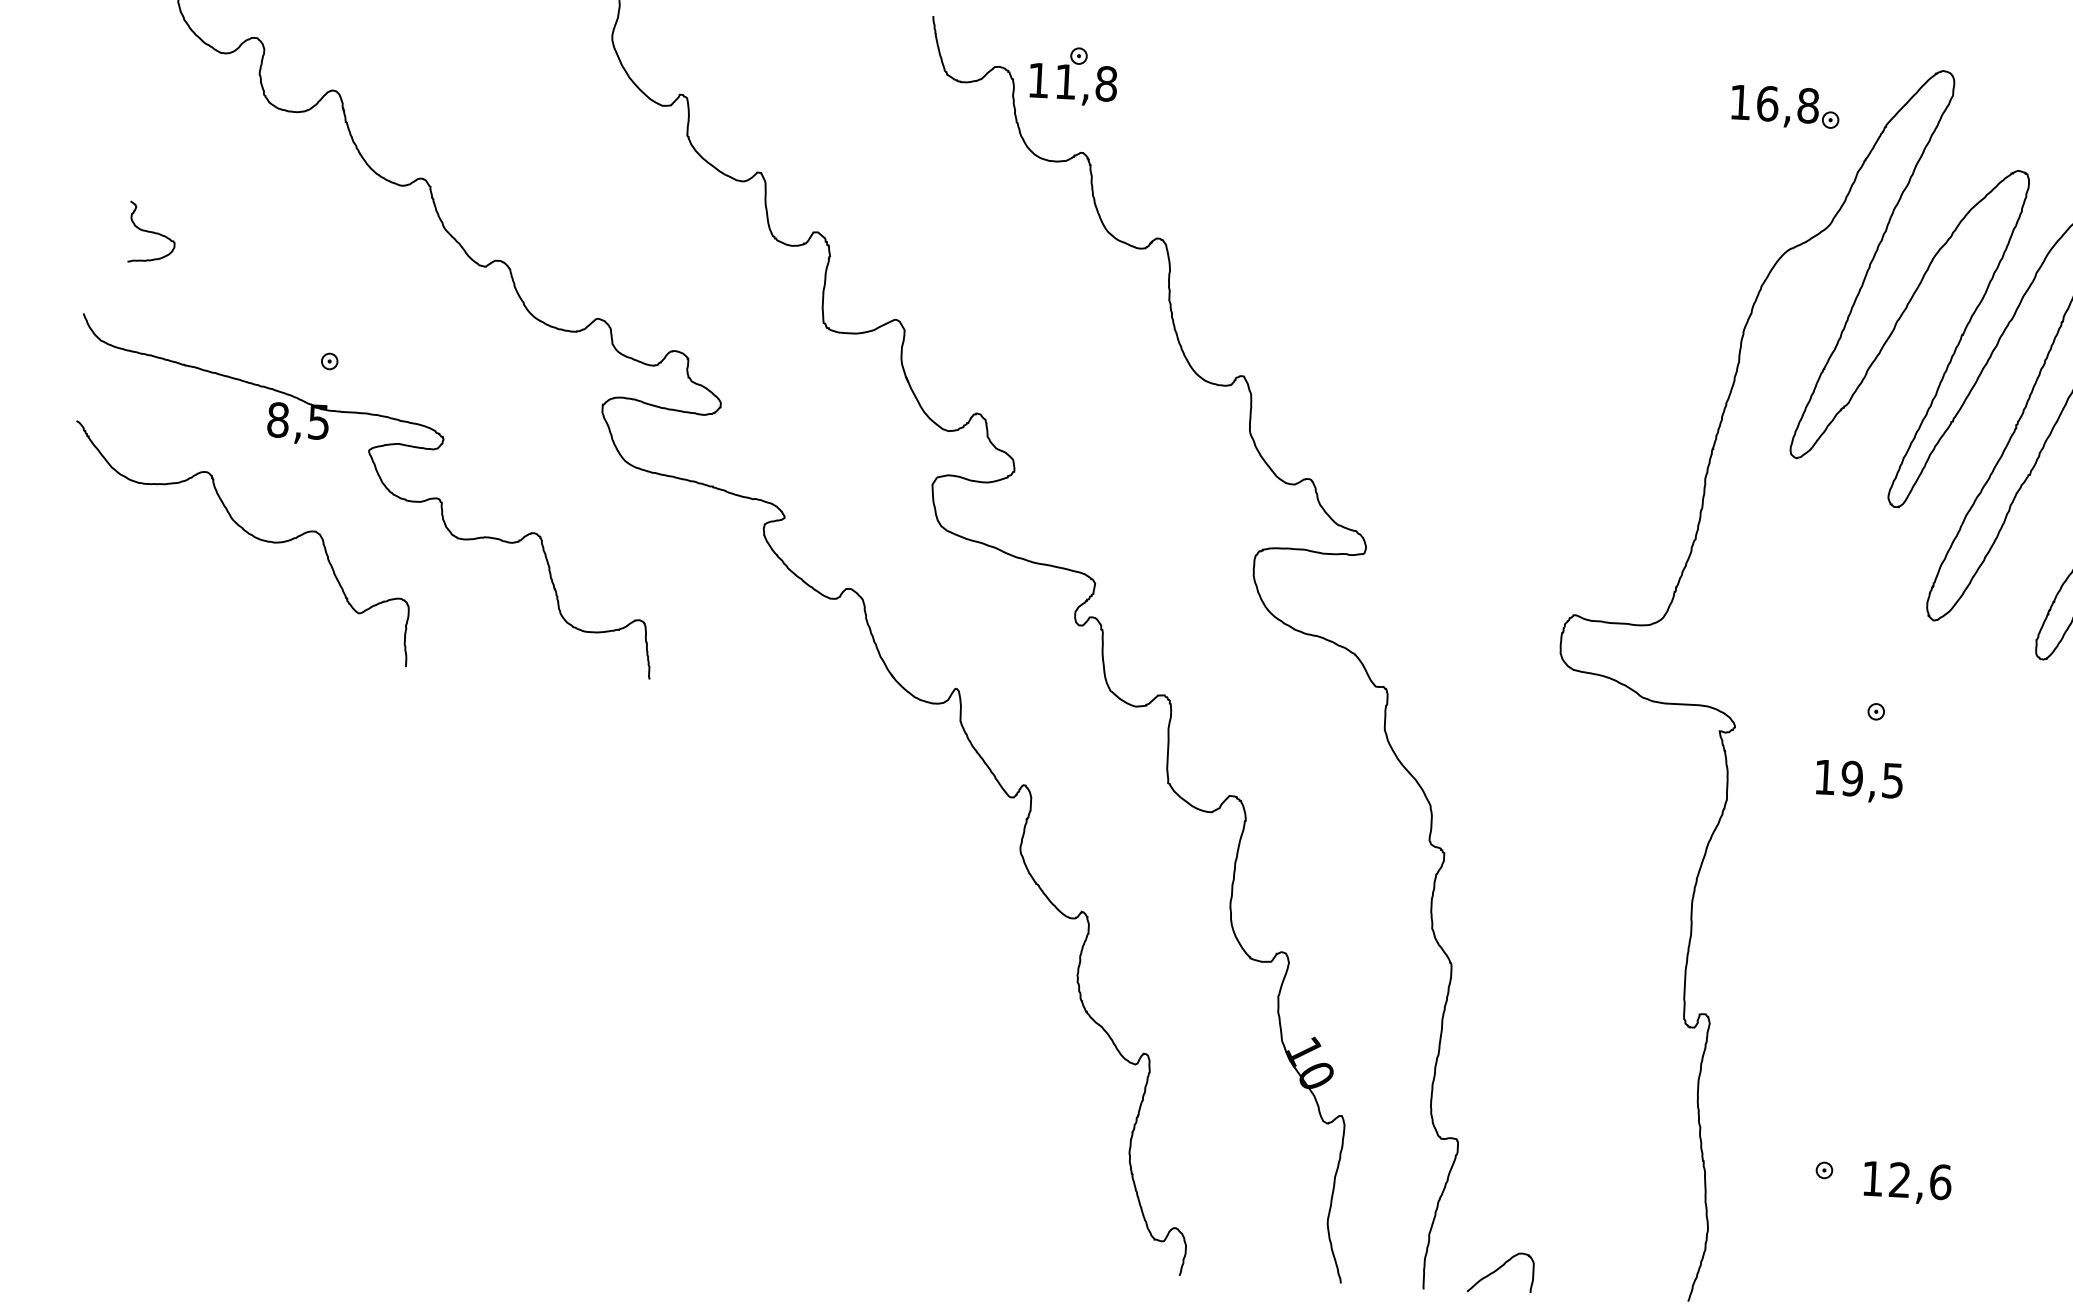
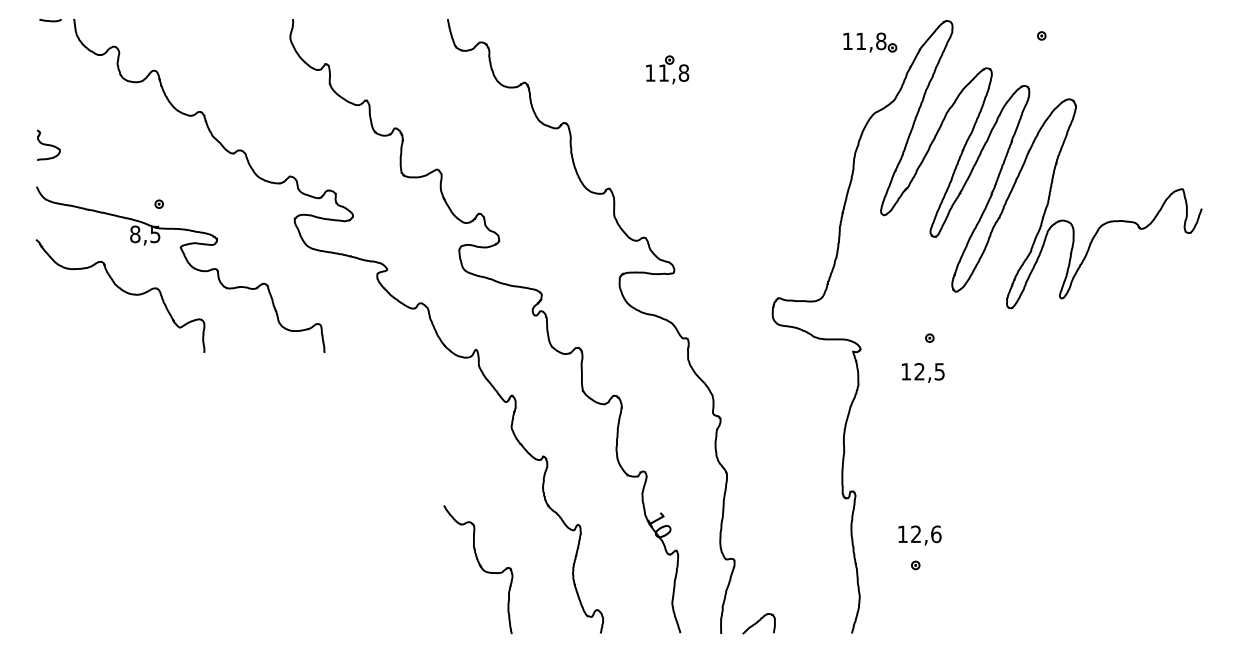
part: (1073, 74) -> (667, 69), moved
text: (1768, 103) -> (861, 41), 16,8 -> 11,8
curve: (152, 231) -> (48, 144), moved
text: (1851, 778) -> (919, 371), 19,5 -> 12,5
curve: (942, 1131) -> (480, 568), added
text: (1906, 1182) -> (919, 535), moved

